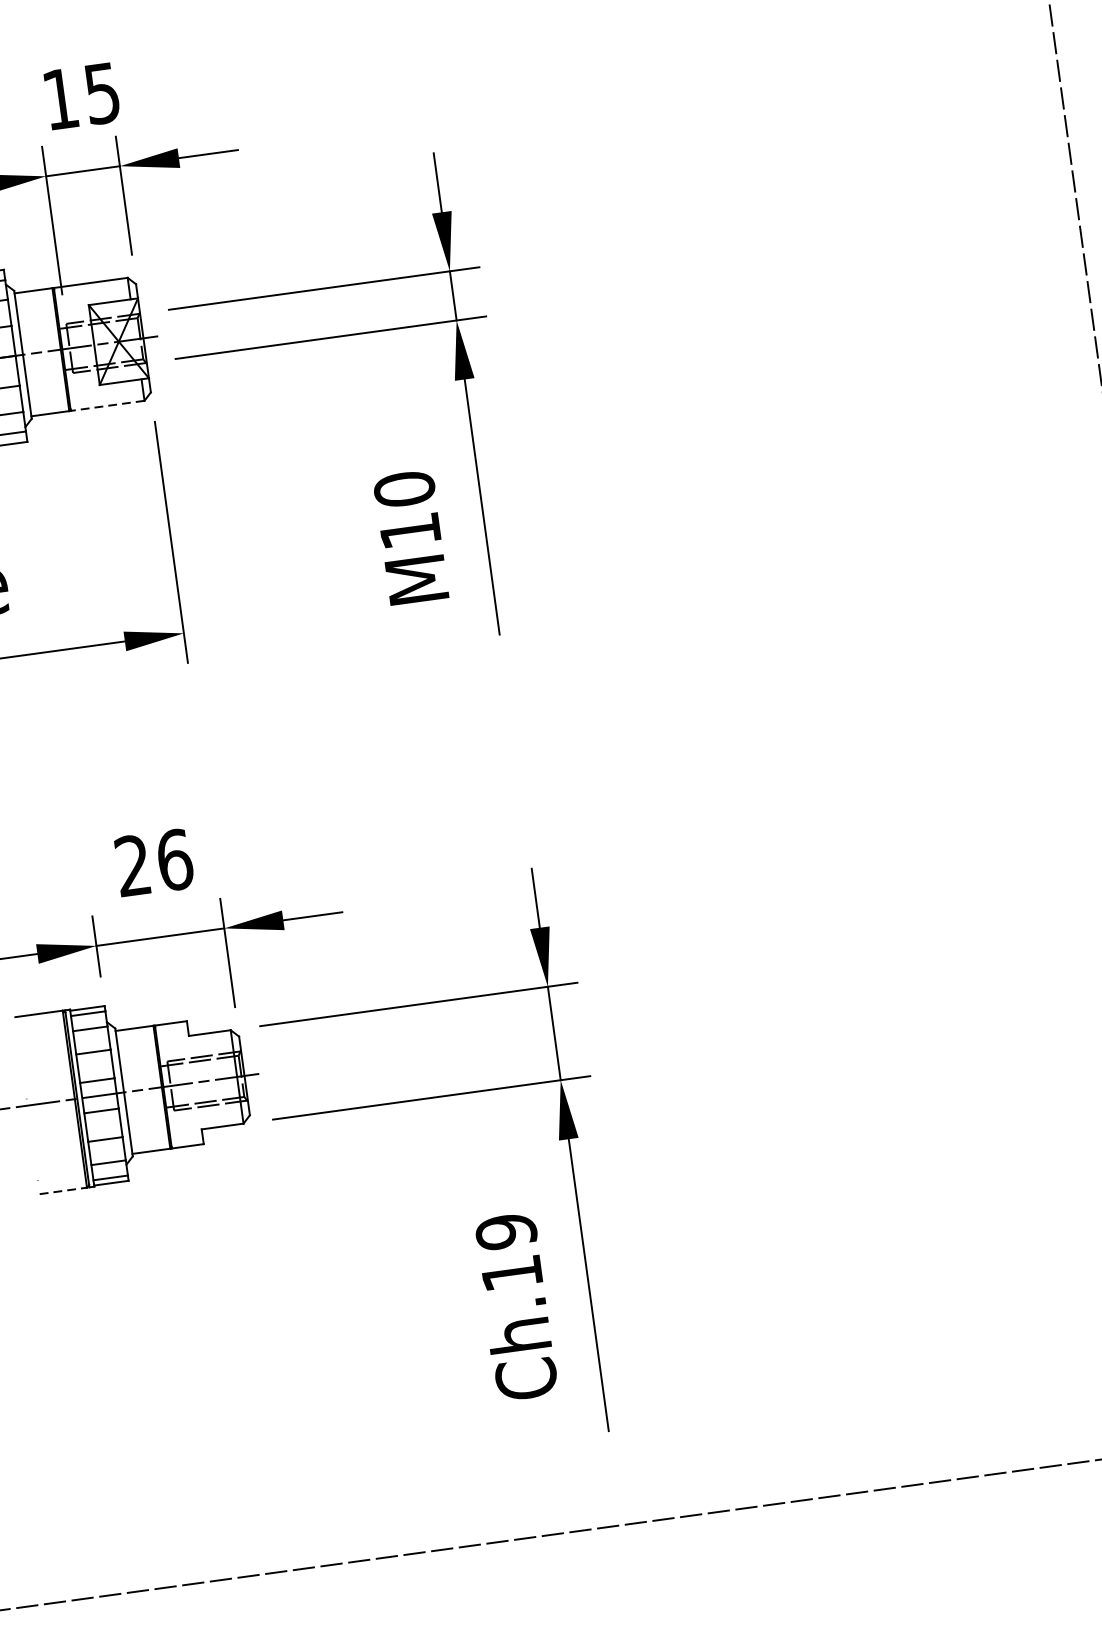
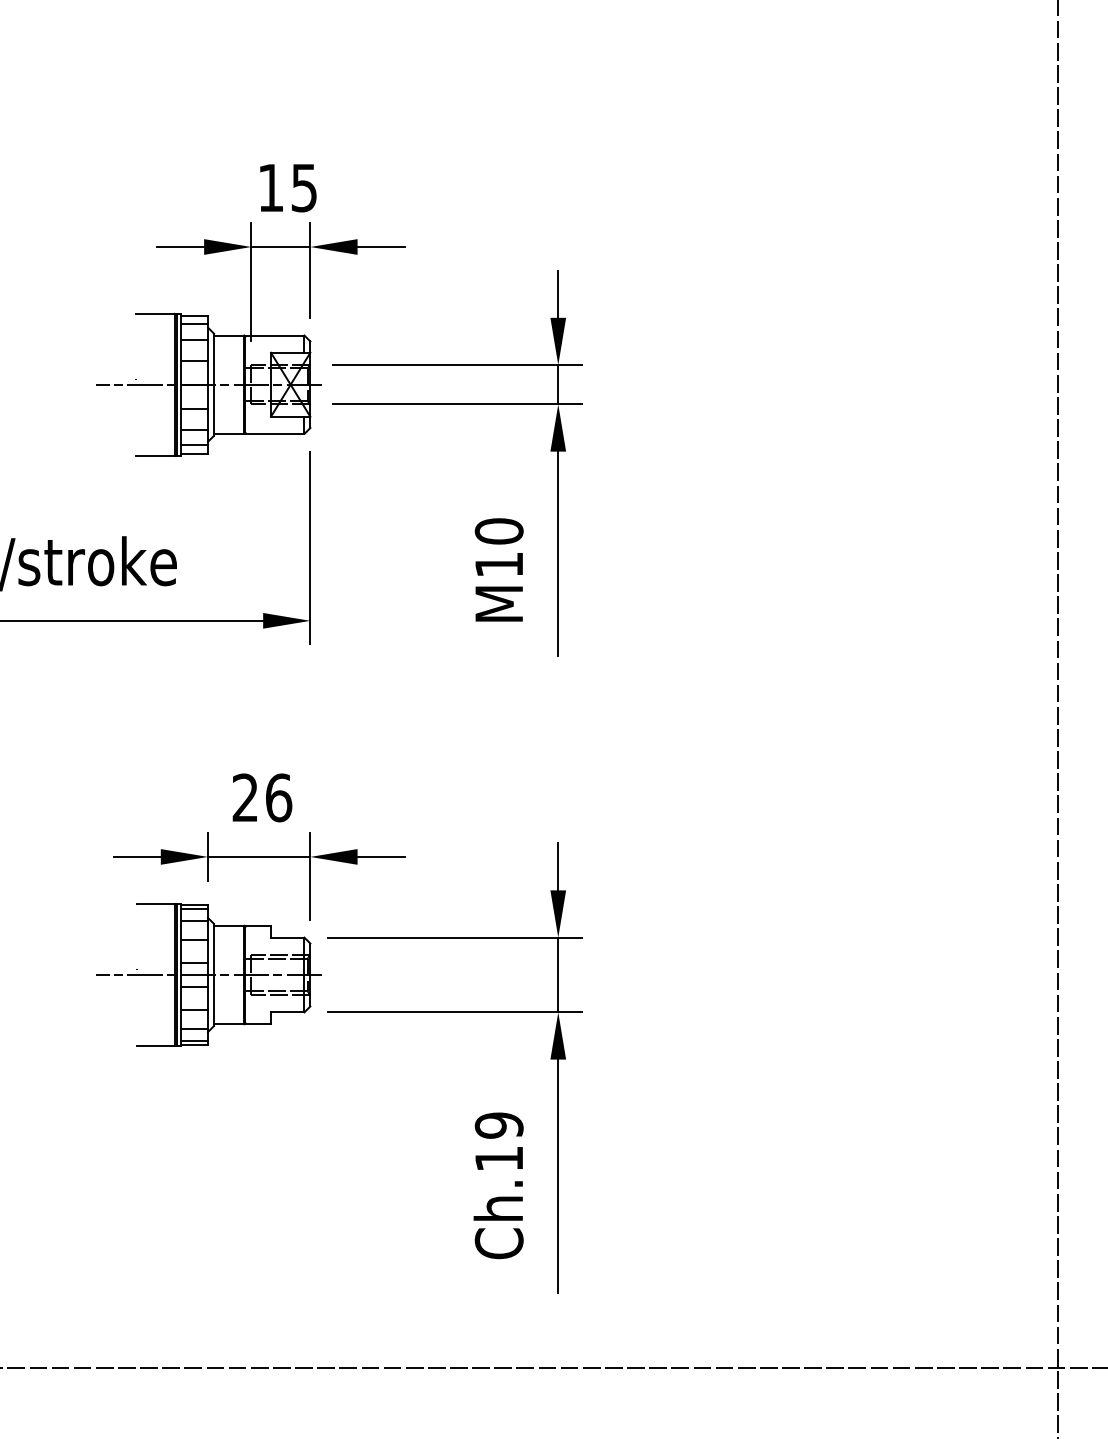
line: (107, 405) -> (274, 433), dashed -> solid
line: (63, 1190) -> (155, 1045), dashed -> solid

